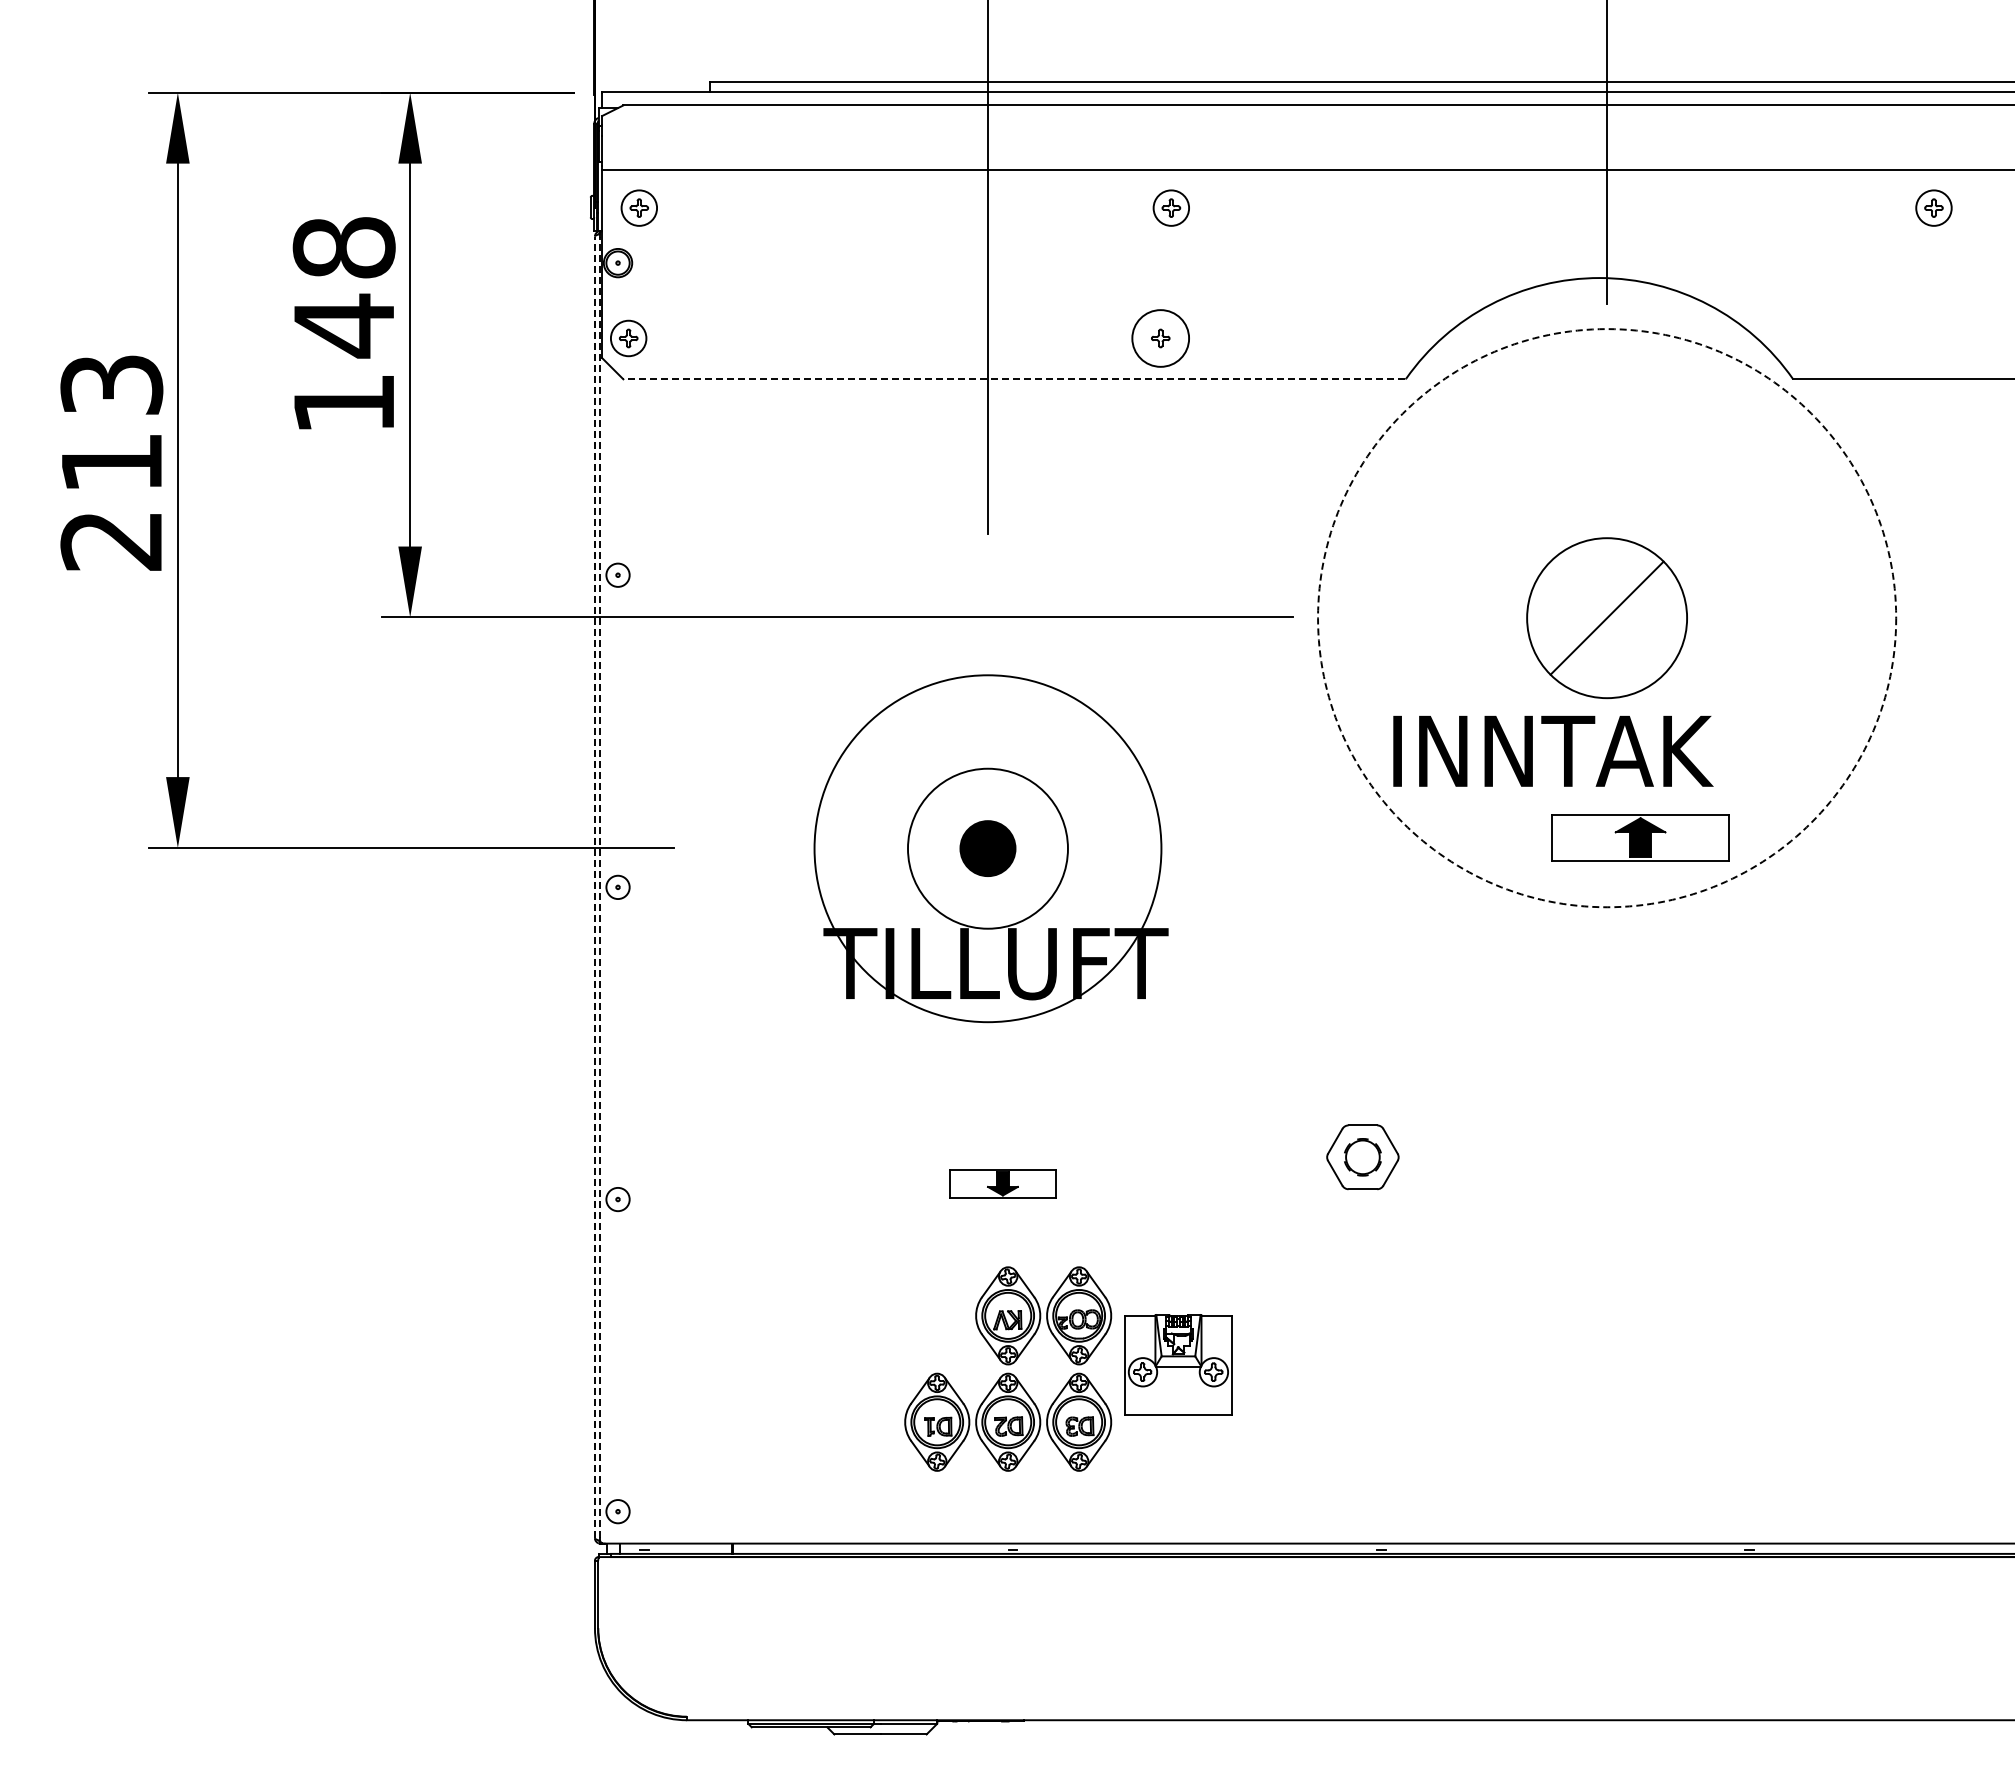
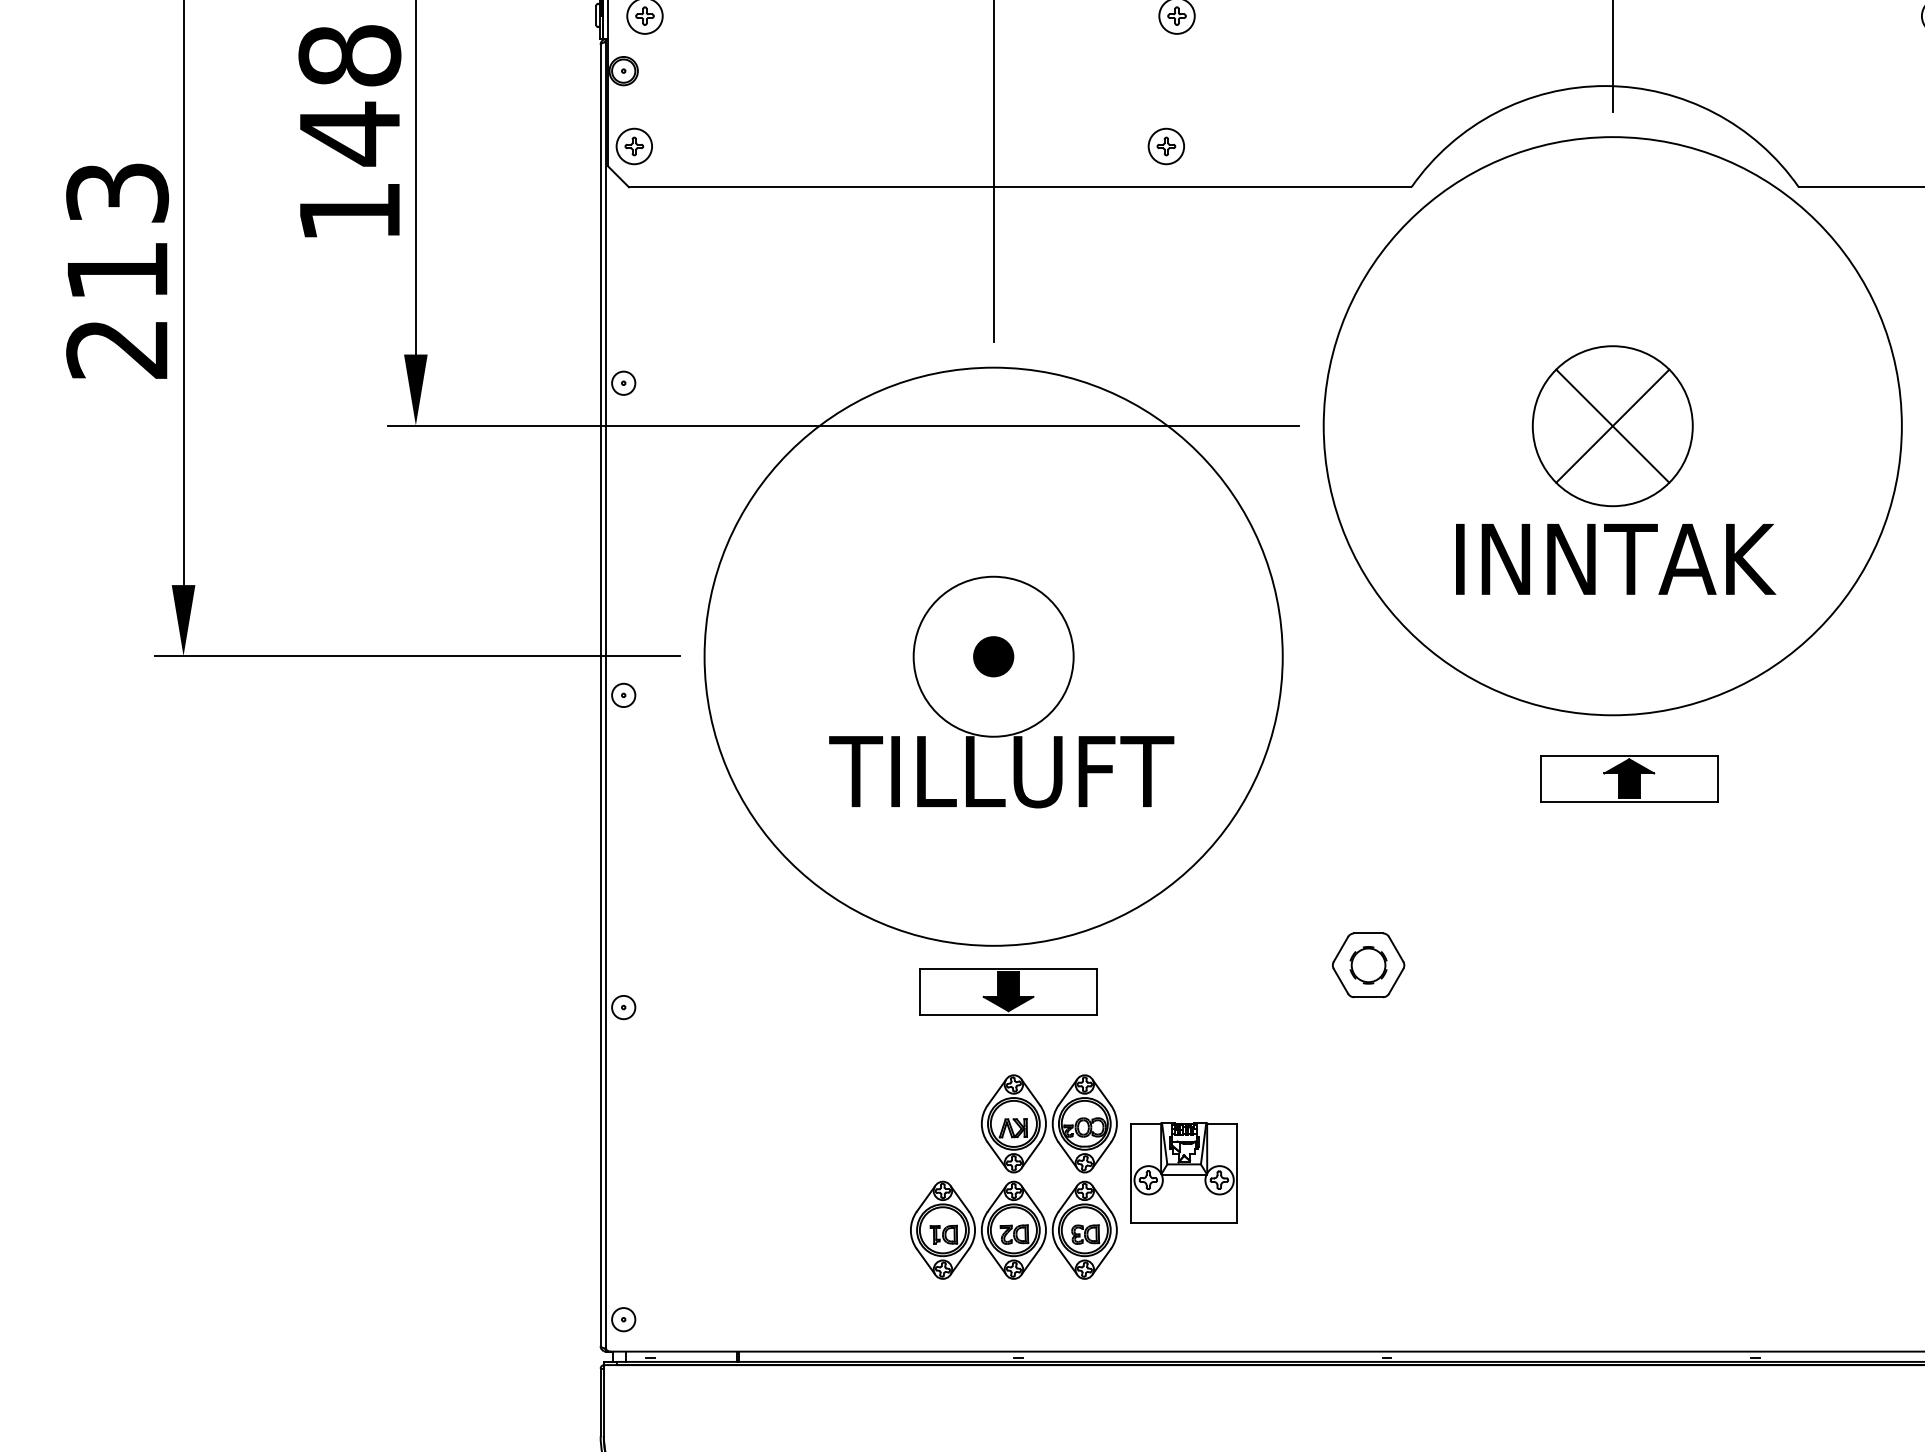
circle: (1160, 338) -> (1166, 146), size x0.62
line: (1013, 379) -> (1019, 187), dashed -> solid
line: (1606, 617) -> (1612, 425), added
circle: (1607, 618) -> (1613, 426), dashed -> solid
text: (1553, 750) -> (1616, 558), moved
part: (1640, 837) -> (1629, 778), moved
circle: (987, 848) -> (993, 656), size x1.67
part: (987, 848) -> (993, 656), size x0.71
line: (594, 887) -> (600, 695), dashed -> solid
line: (600, 887) -> (606, 695), dashed -> solid
part: (1002, 1183) -> (1008, 991), size x1.67

